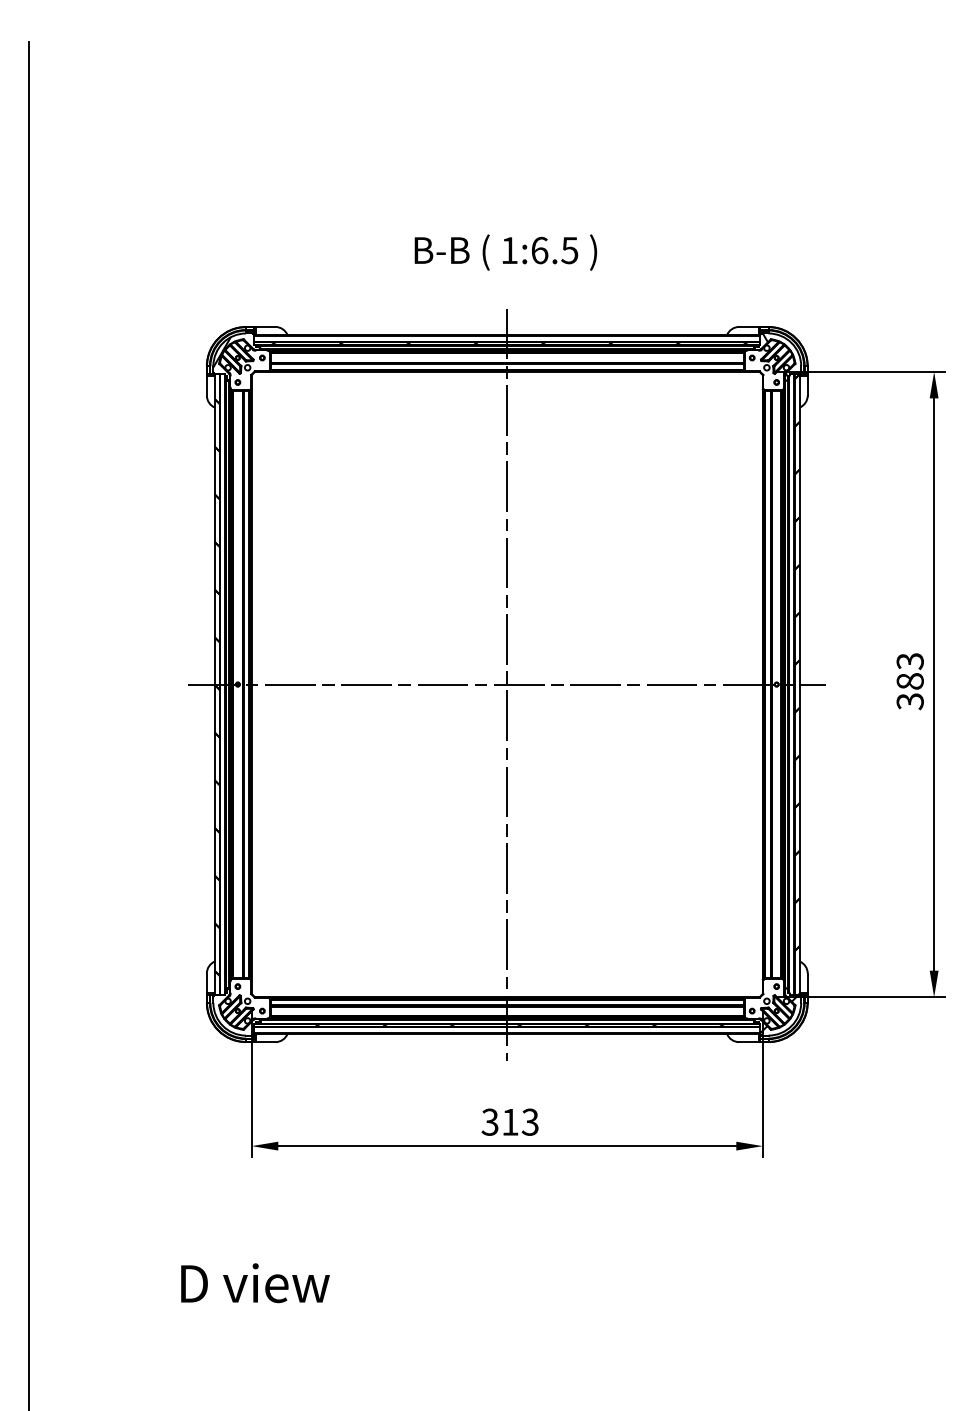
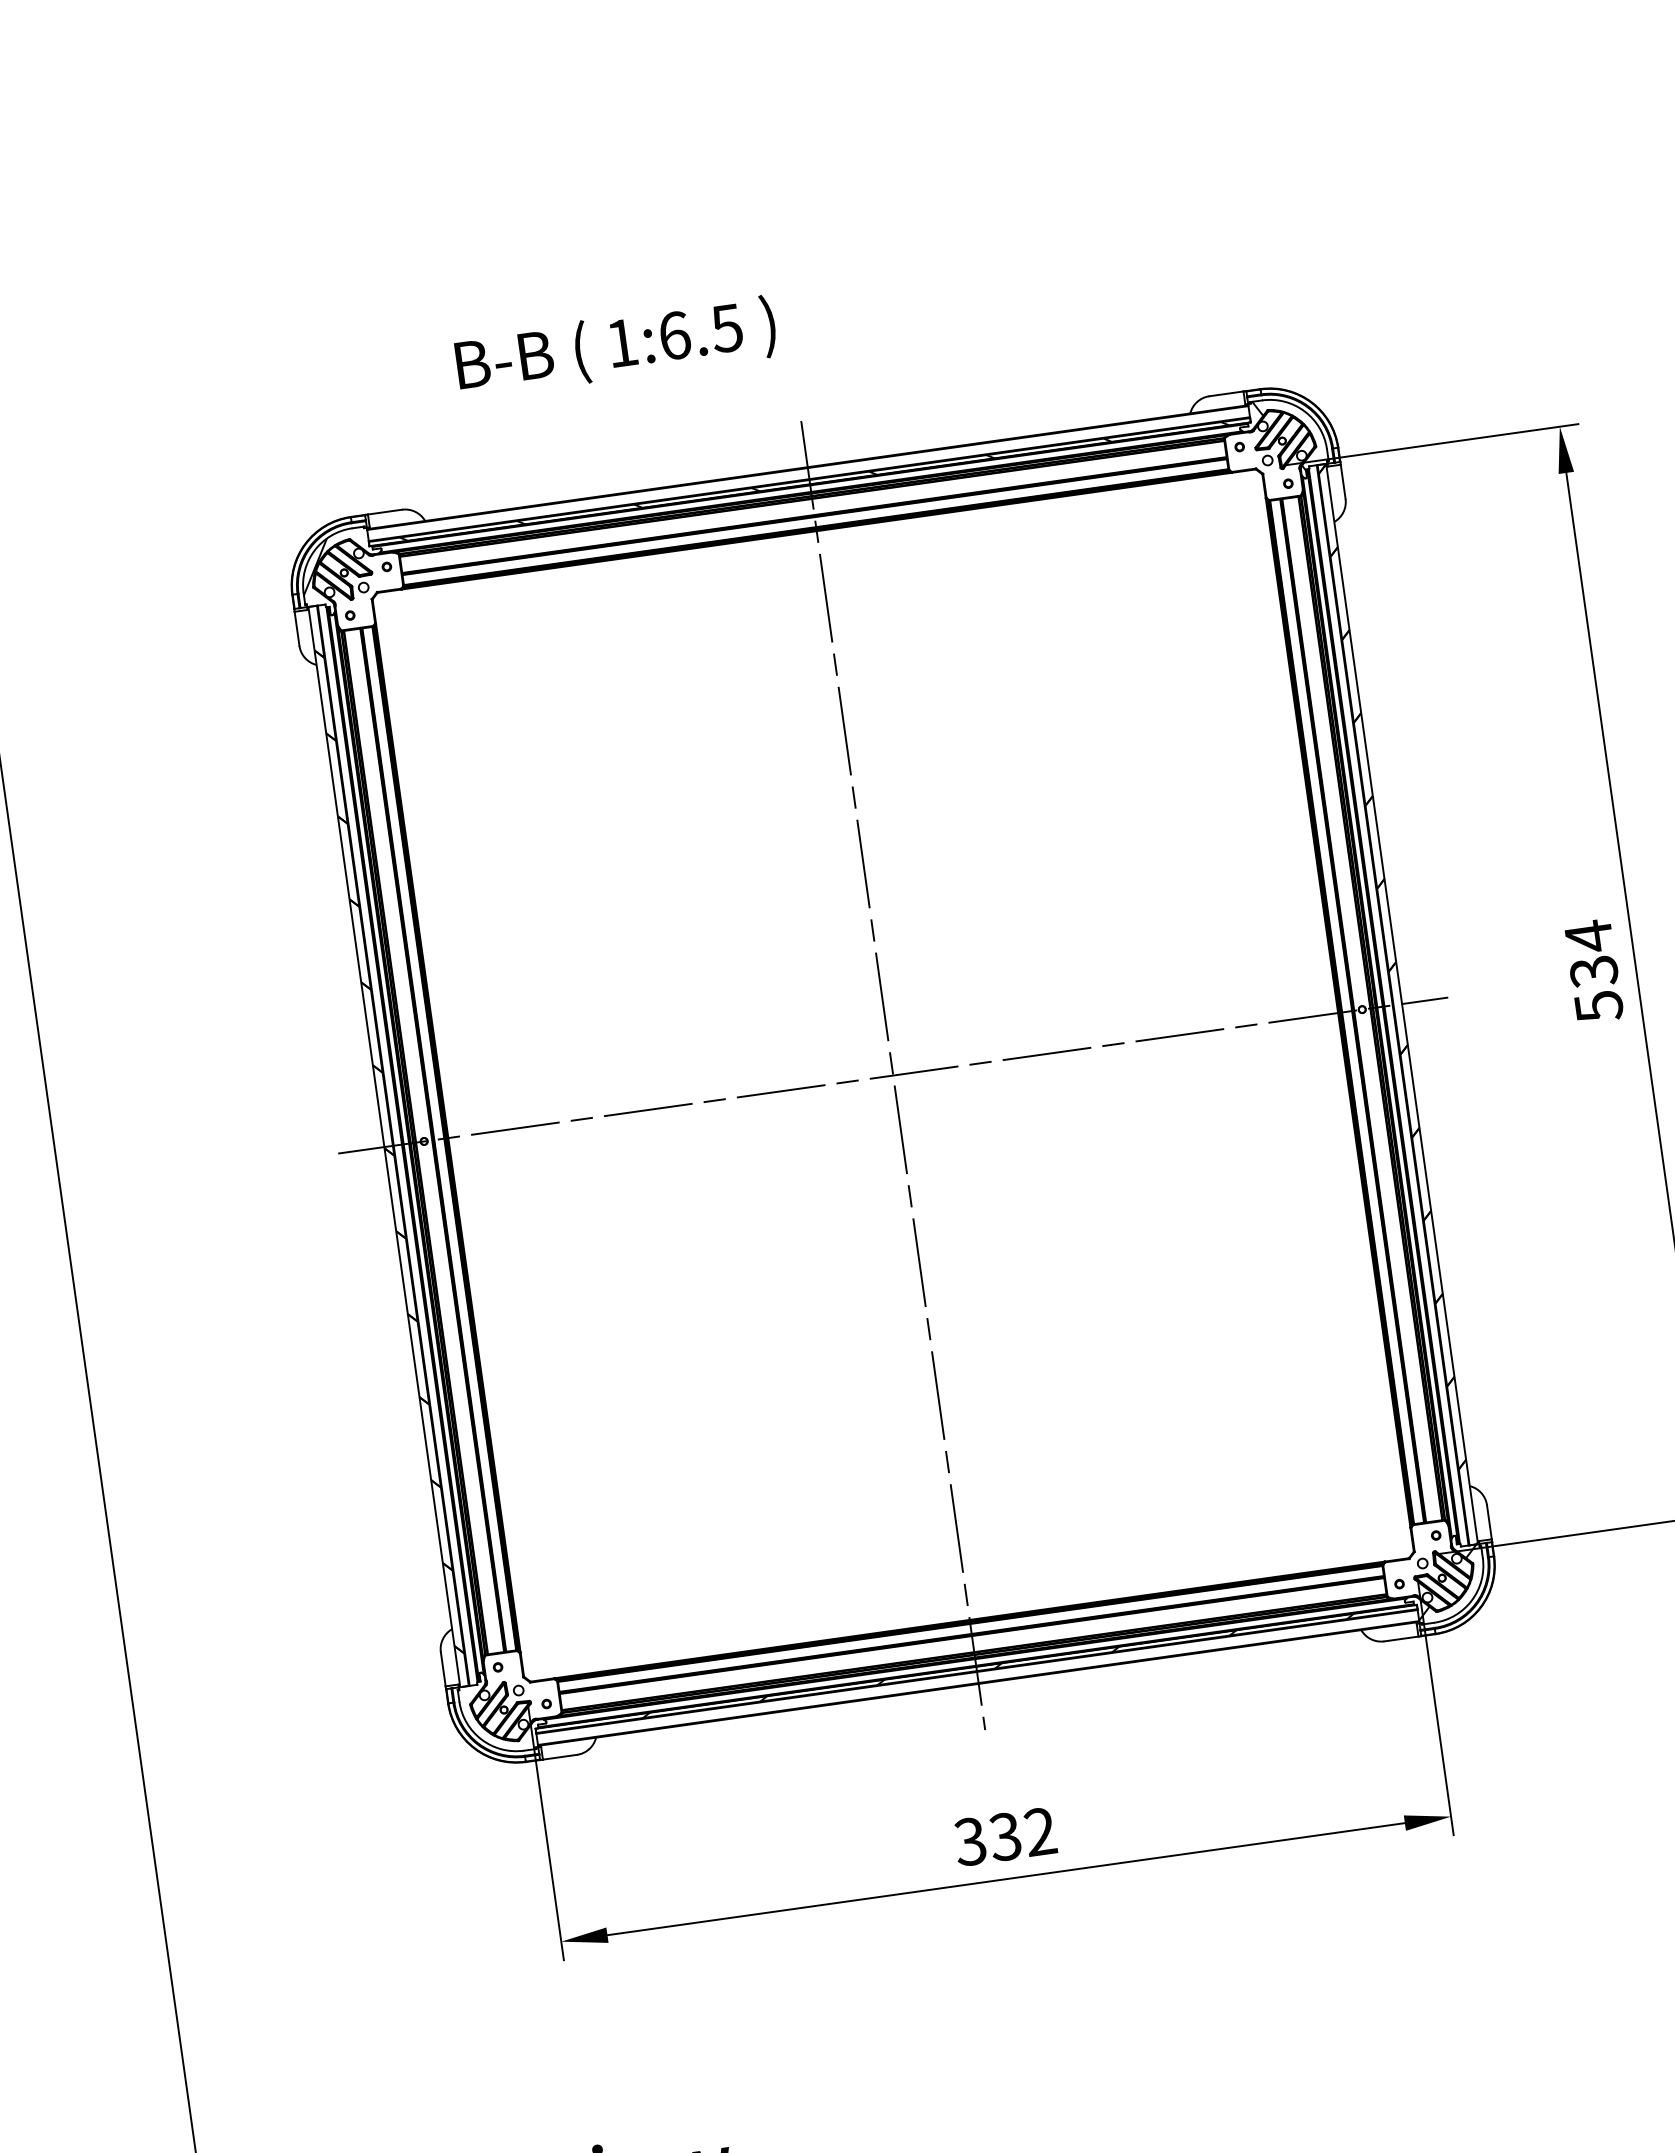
text: (505, 252) -> (615, 347), moved
text: (909, 680) -> (1592, 970), 383 -> 534
text: (519, 1121) -> (1021, 1833), 313 -> 332

